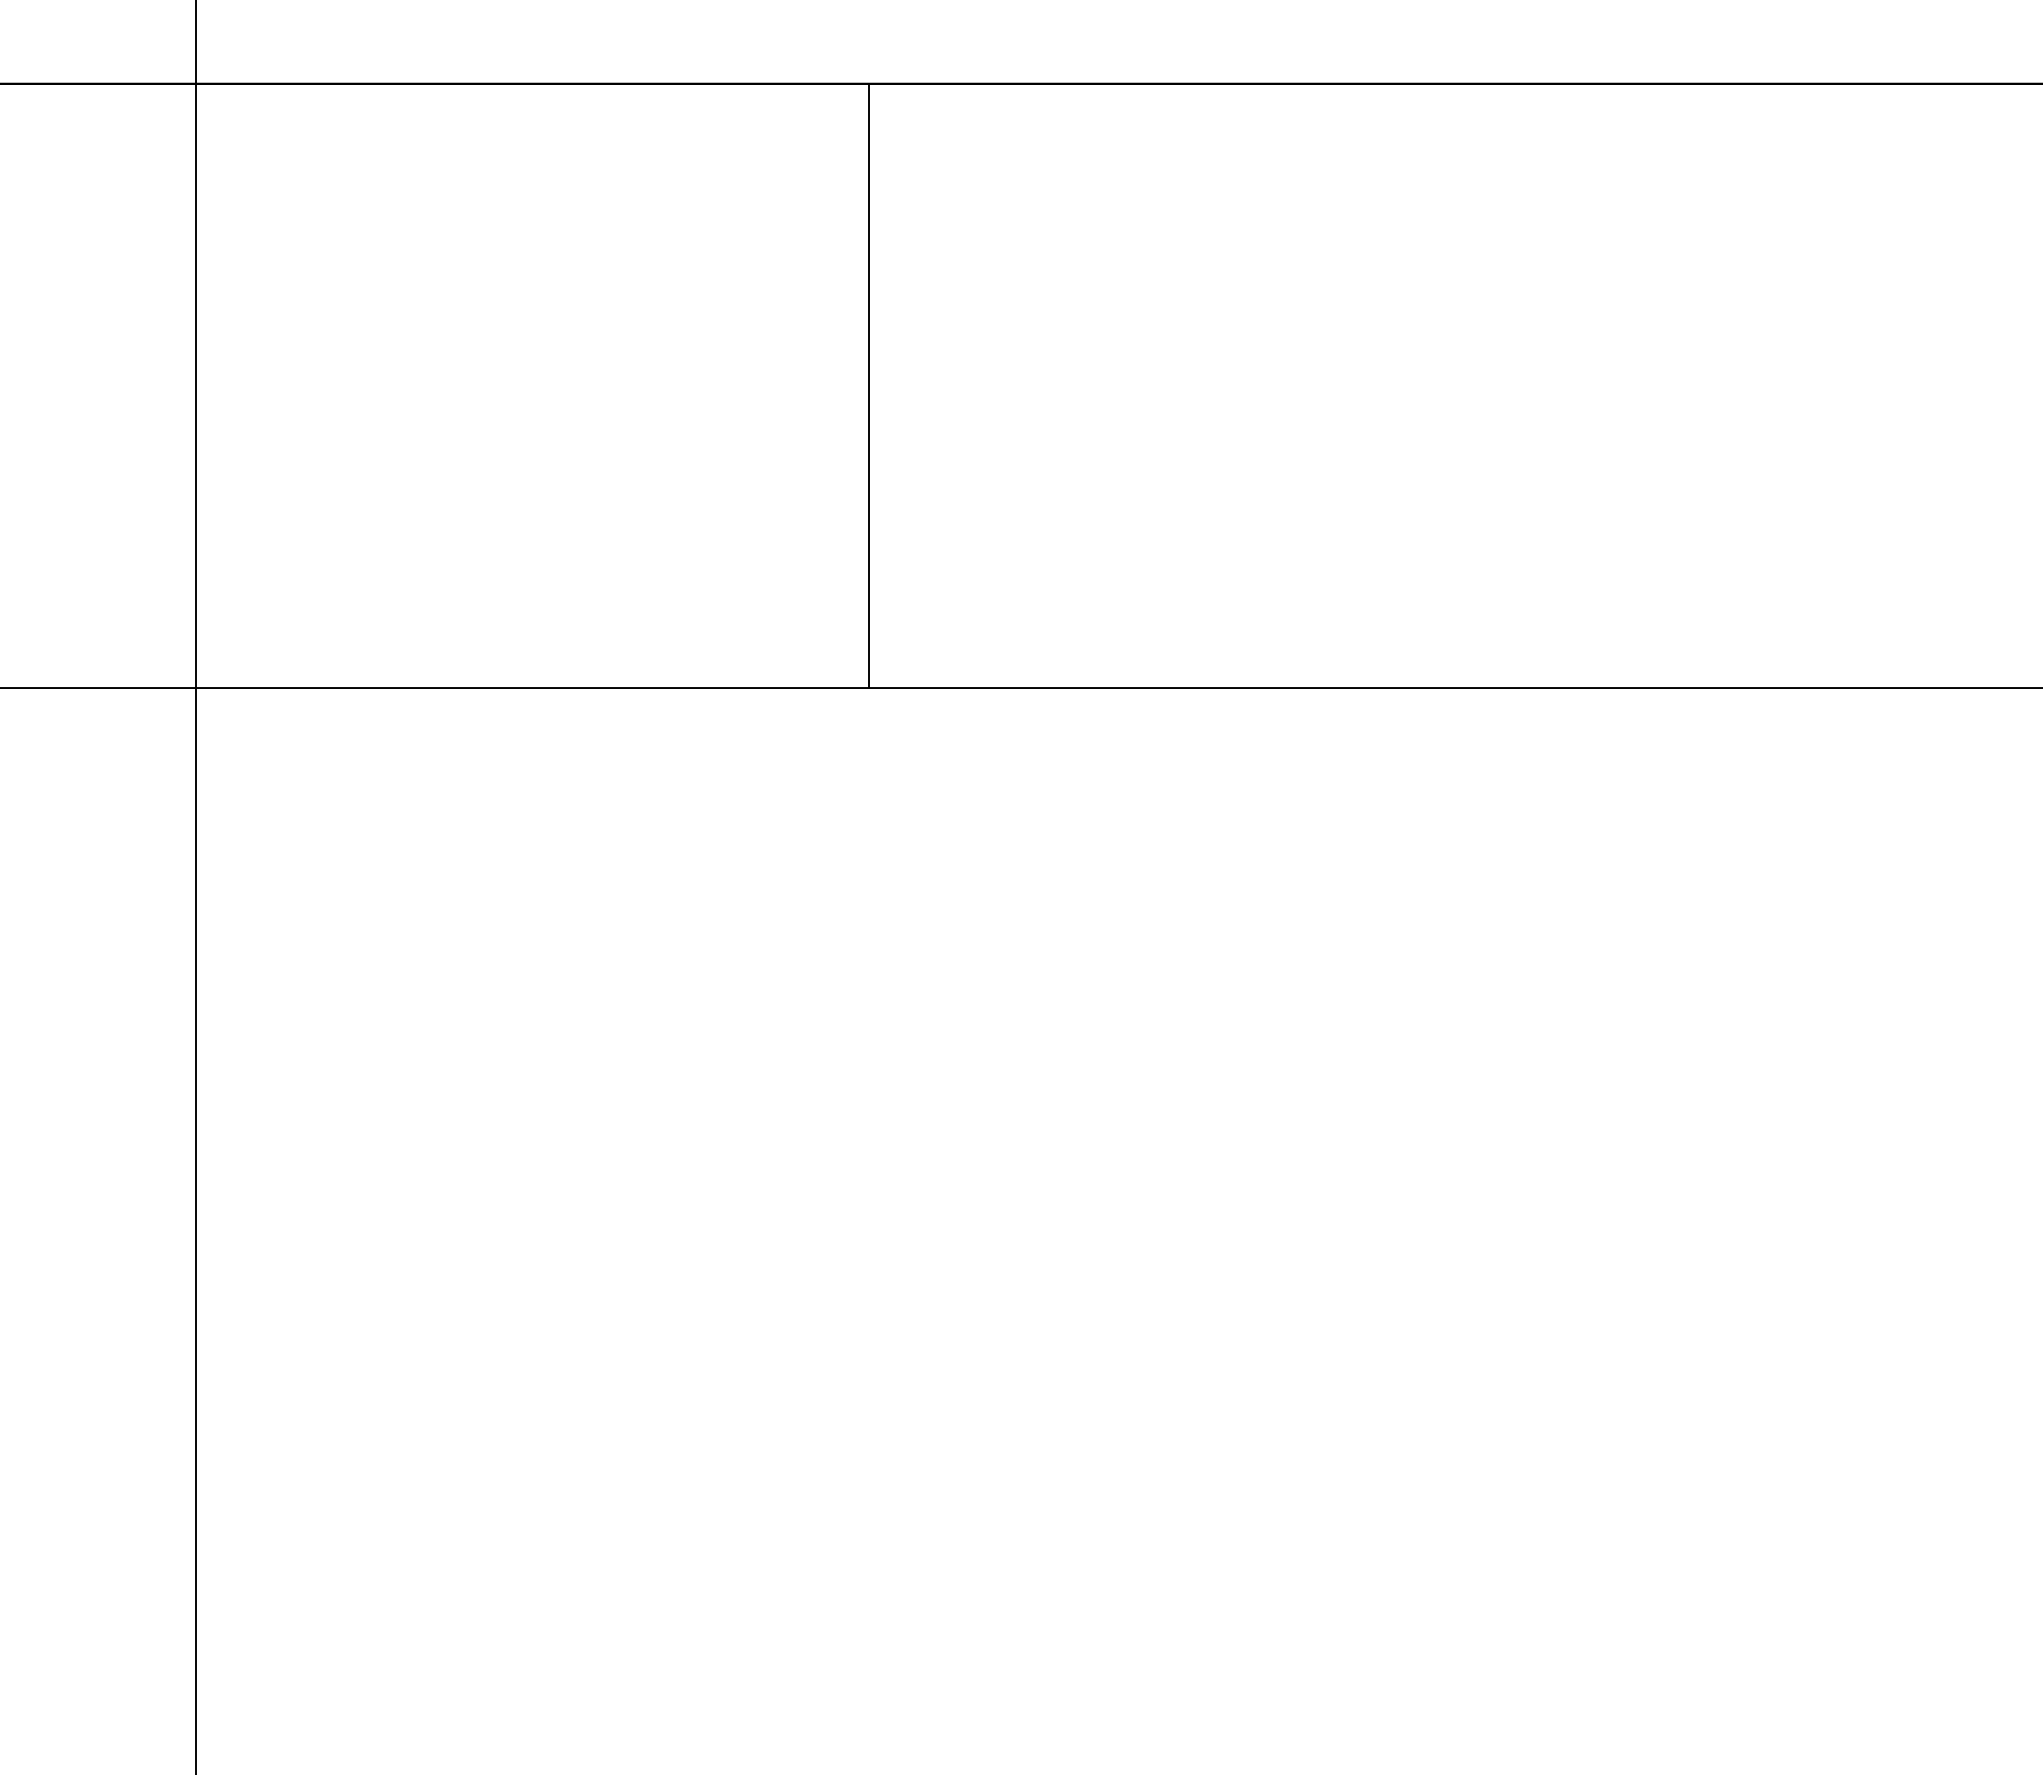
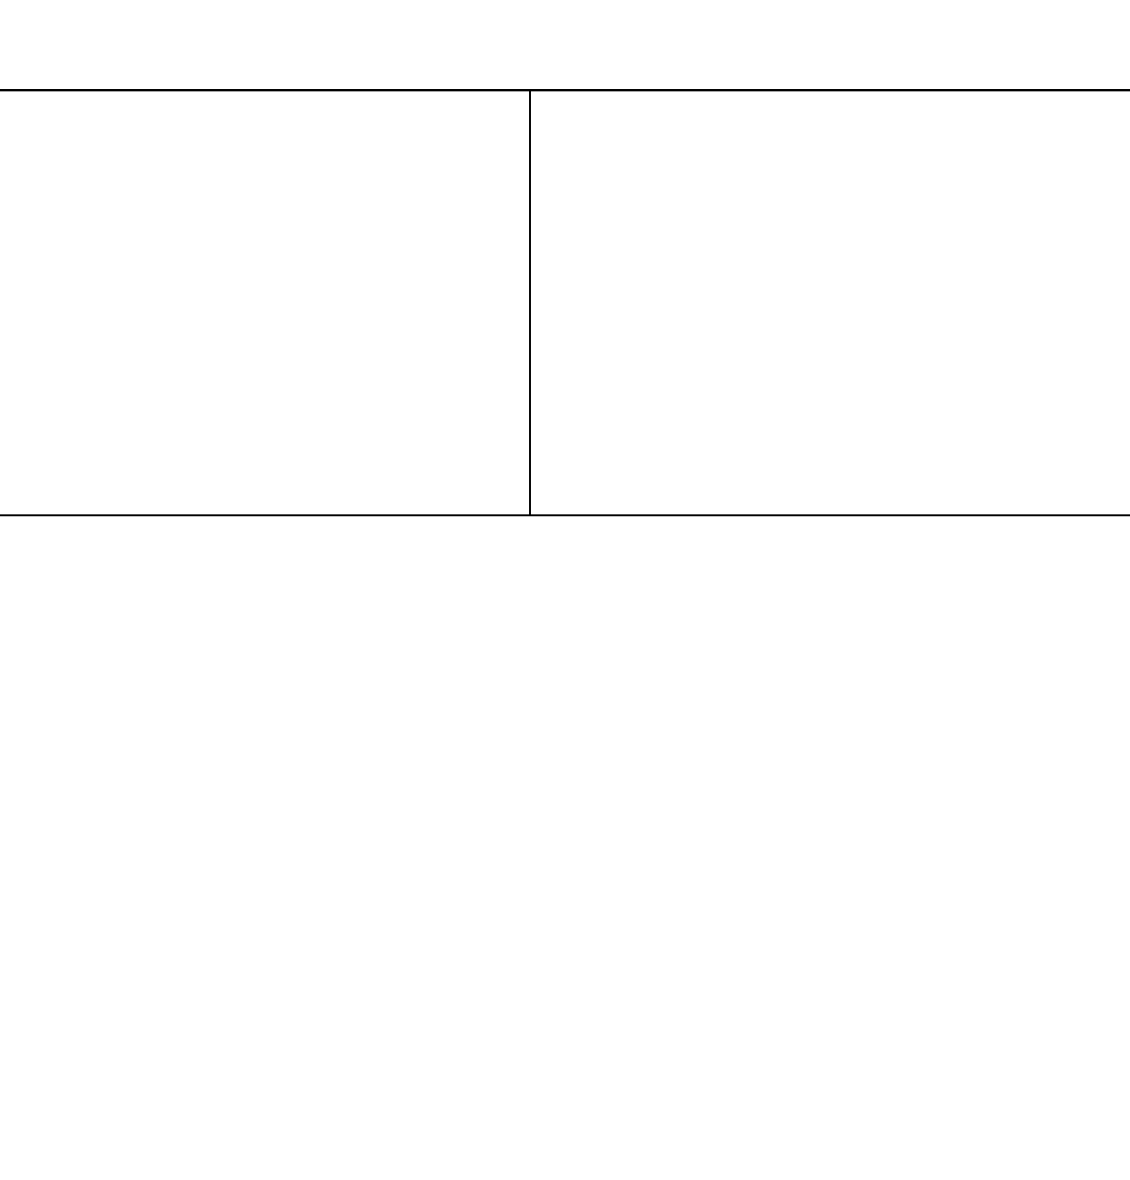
line: (869, 385) -> (529, 302), moved

